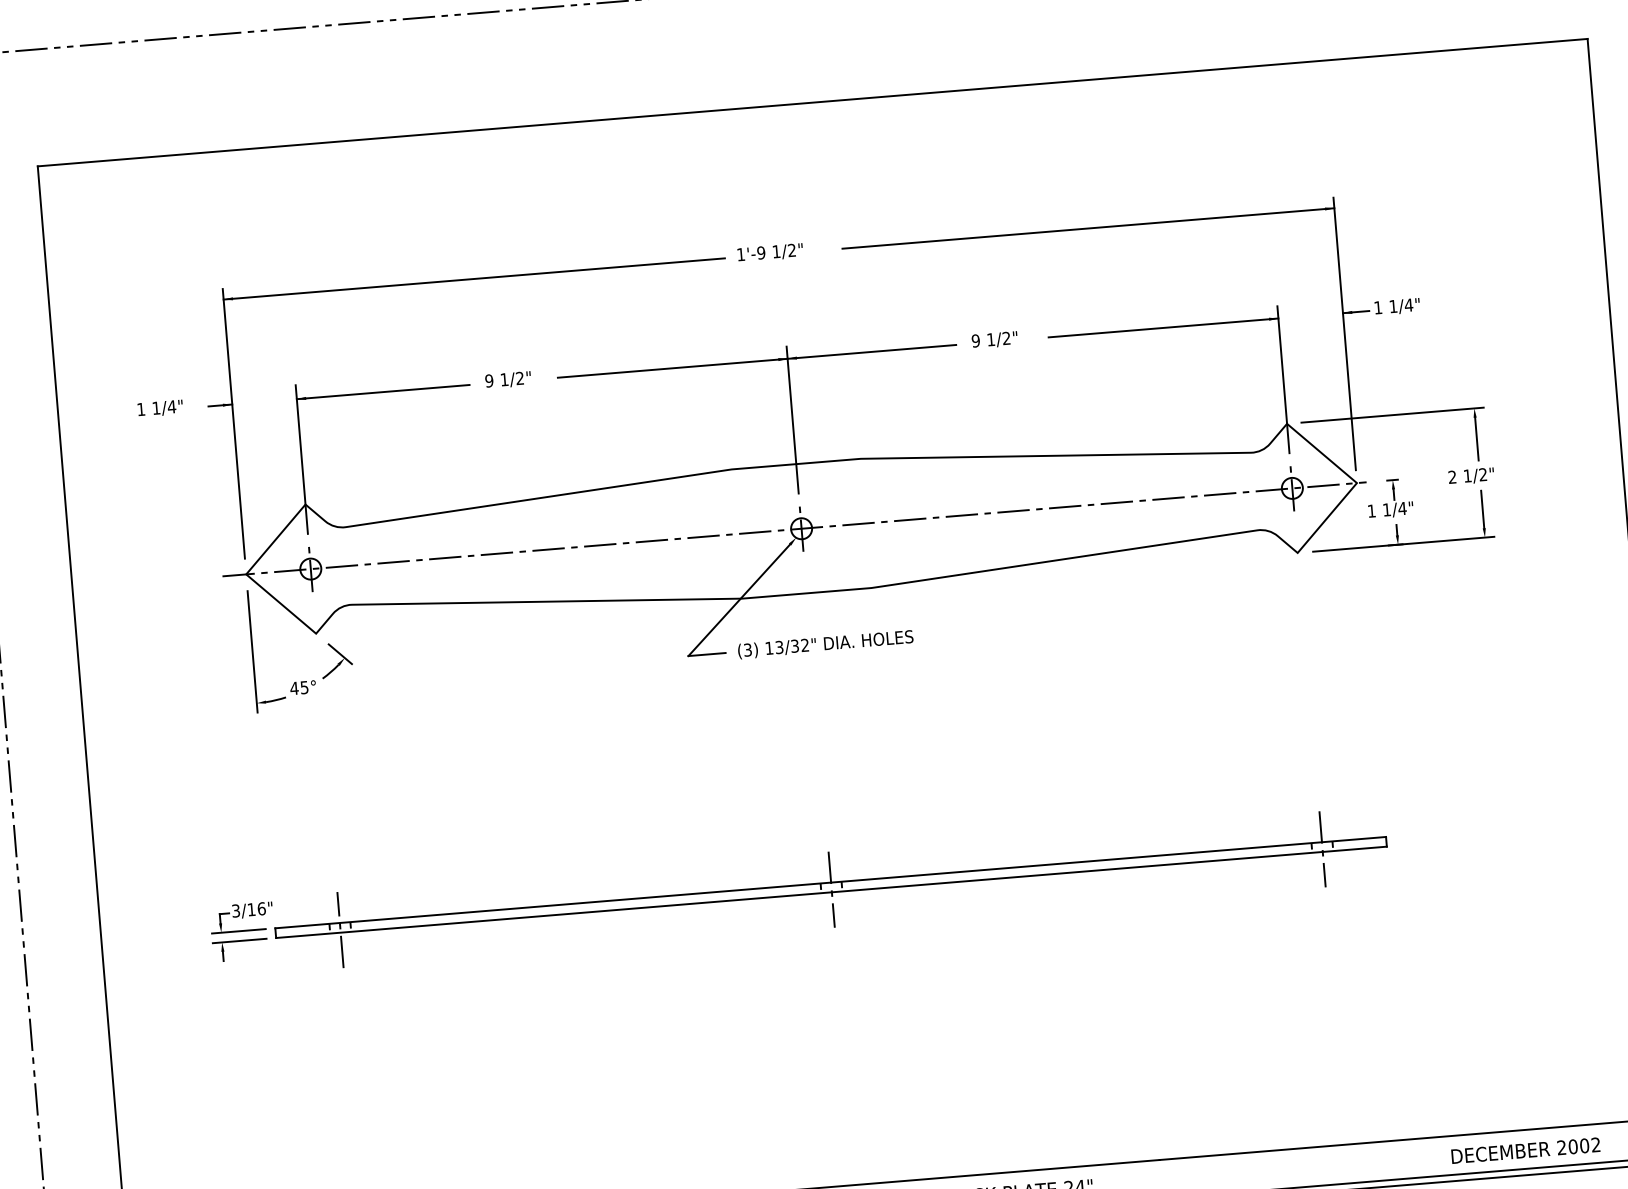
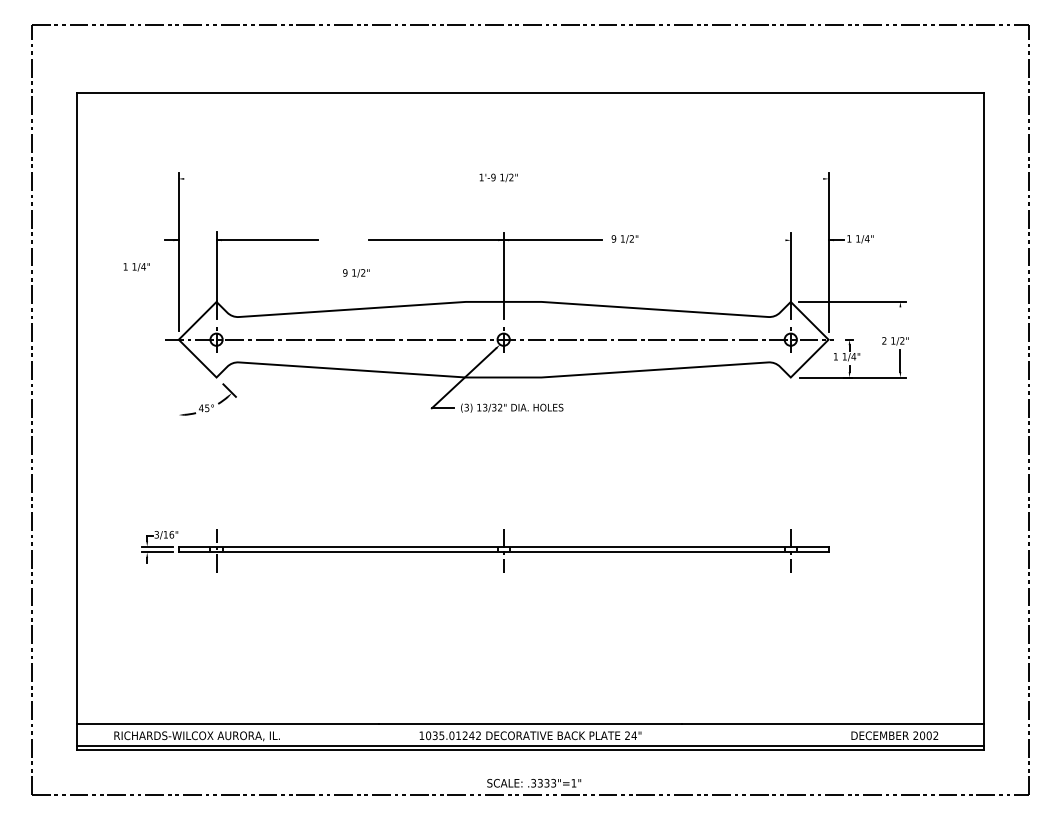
line: (1087, 227) -> (684, 178), removed
line: (474, 278) -> (325, 178), removed
line: (1163, 328) -> (723, 240), removed
text: (508, 380) -> (356, 273), moved
text: (159, 409) -> (136, 267), moved
line: (1477, 438) -> (900, 319), removed
line: (252, 650) -> (178, 384), removed

